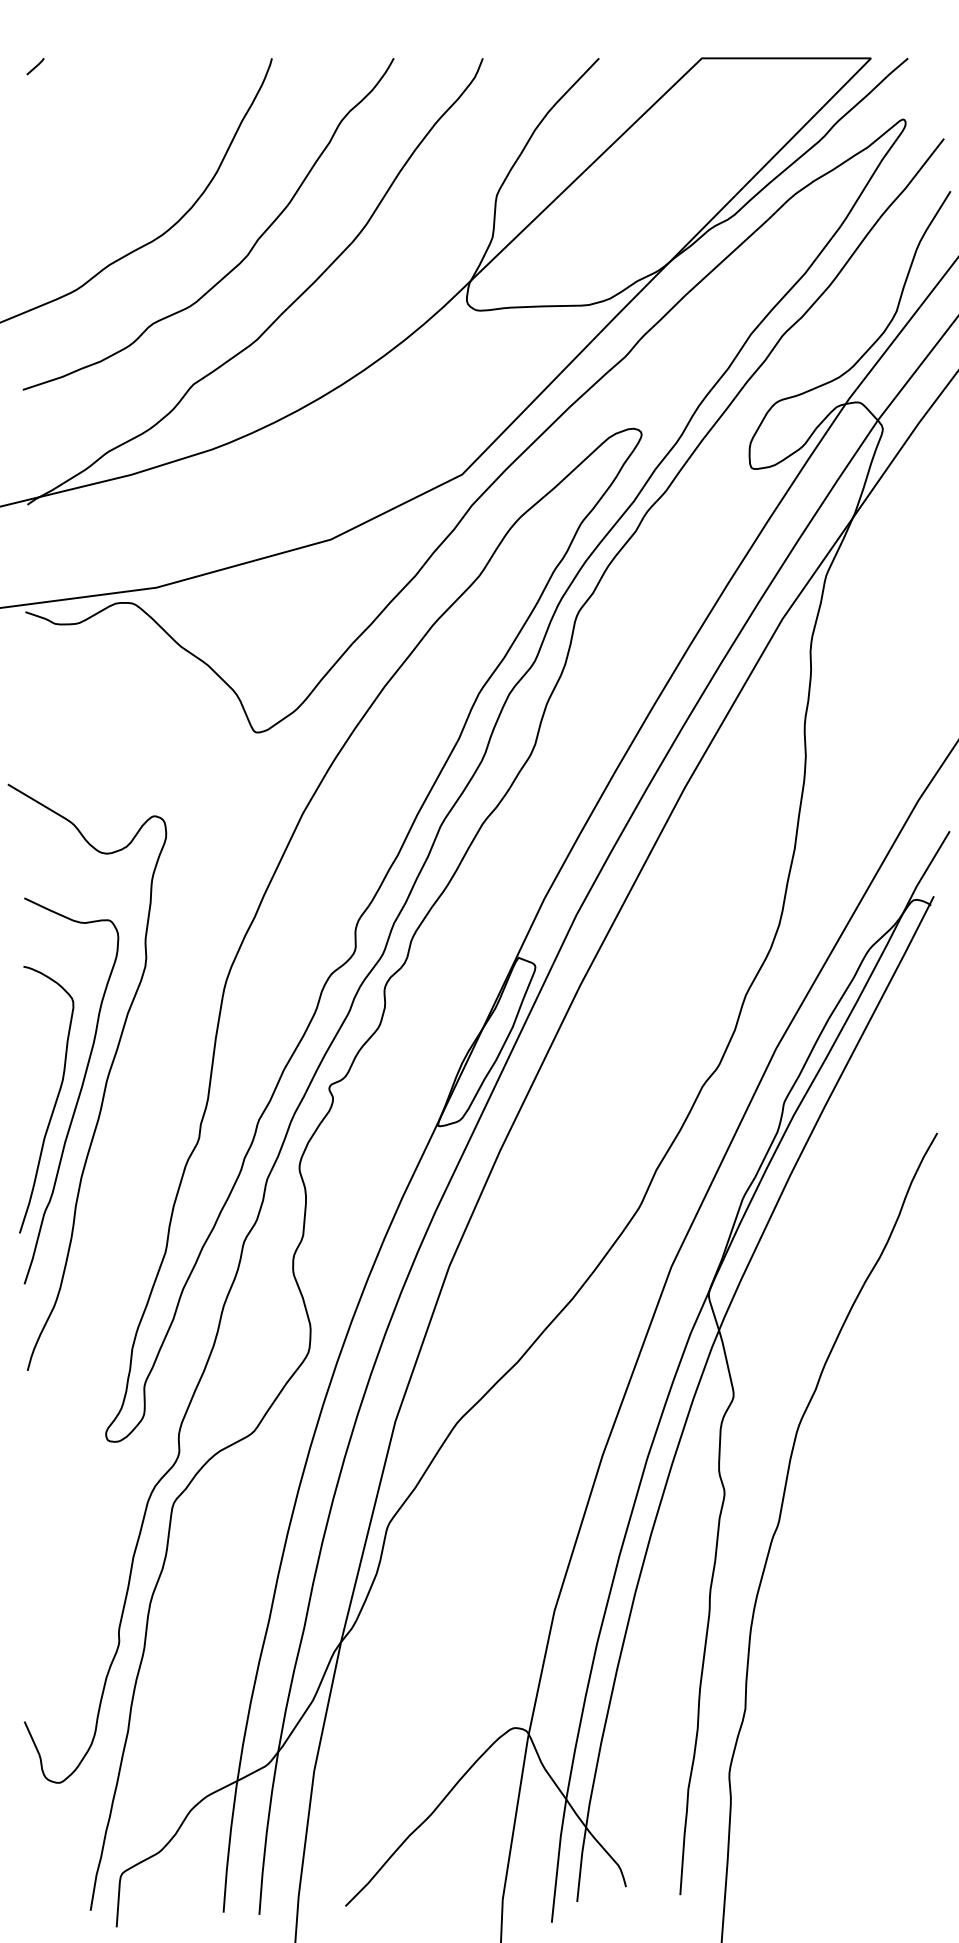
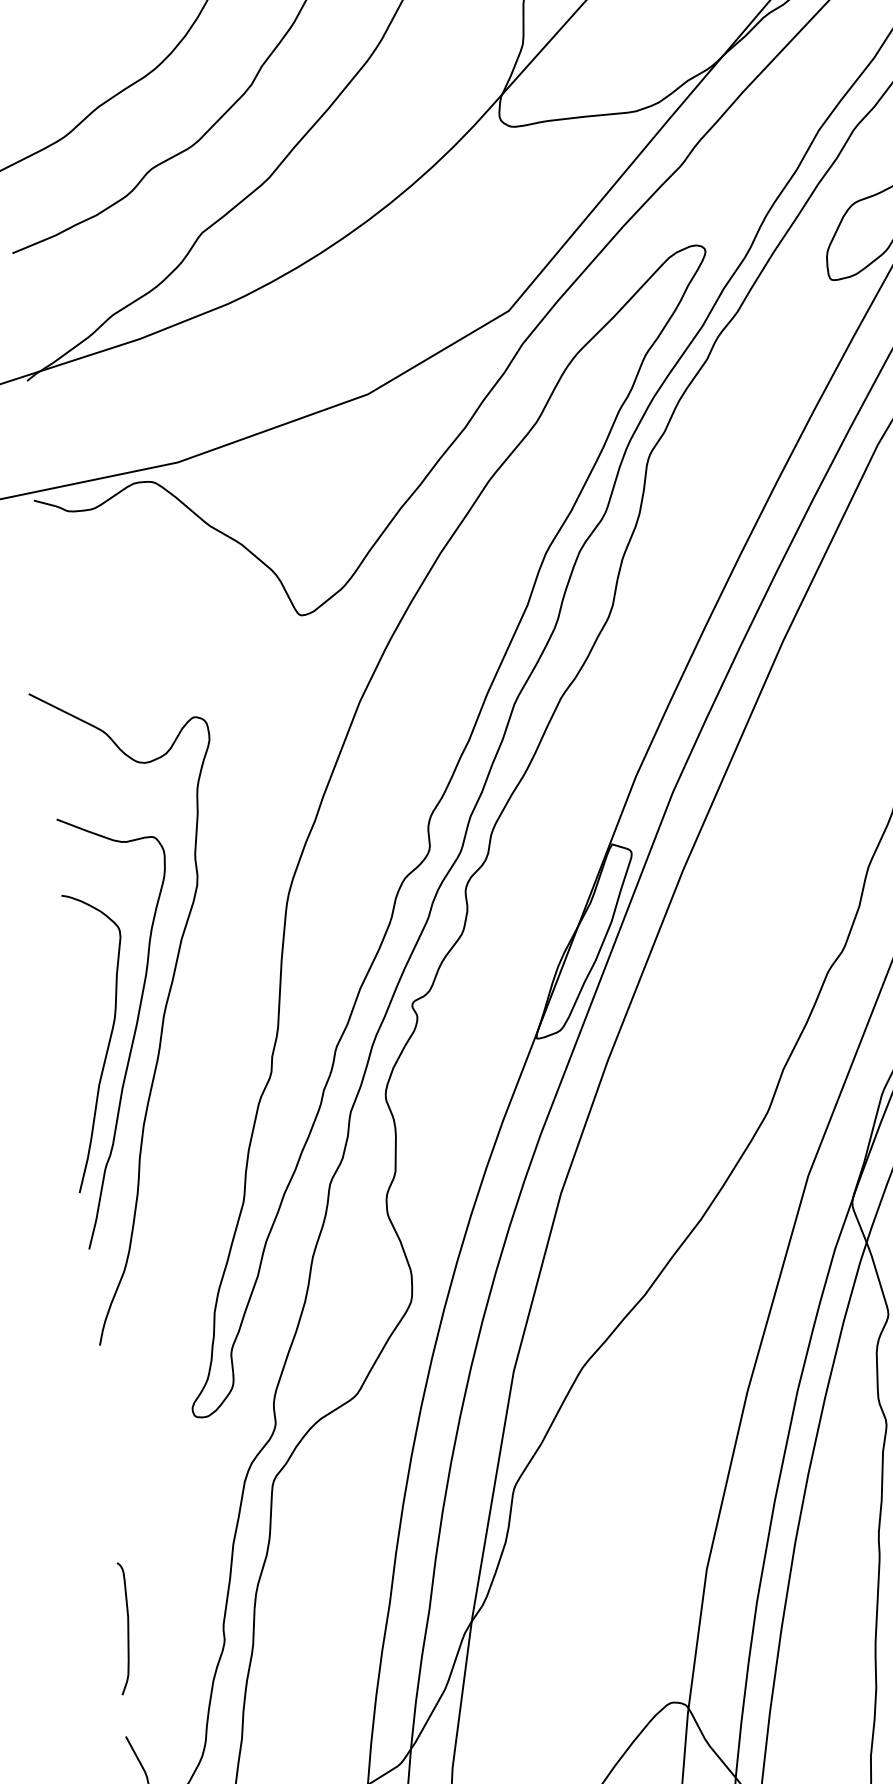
curve: (33, 1624) -> (127, 1627), added

